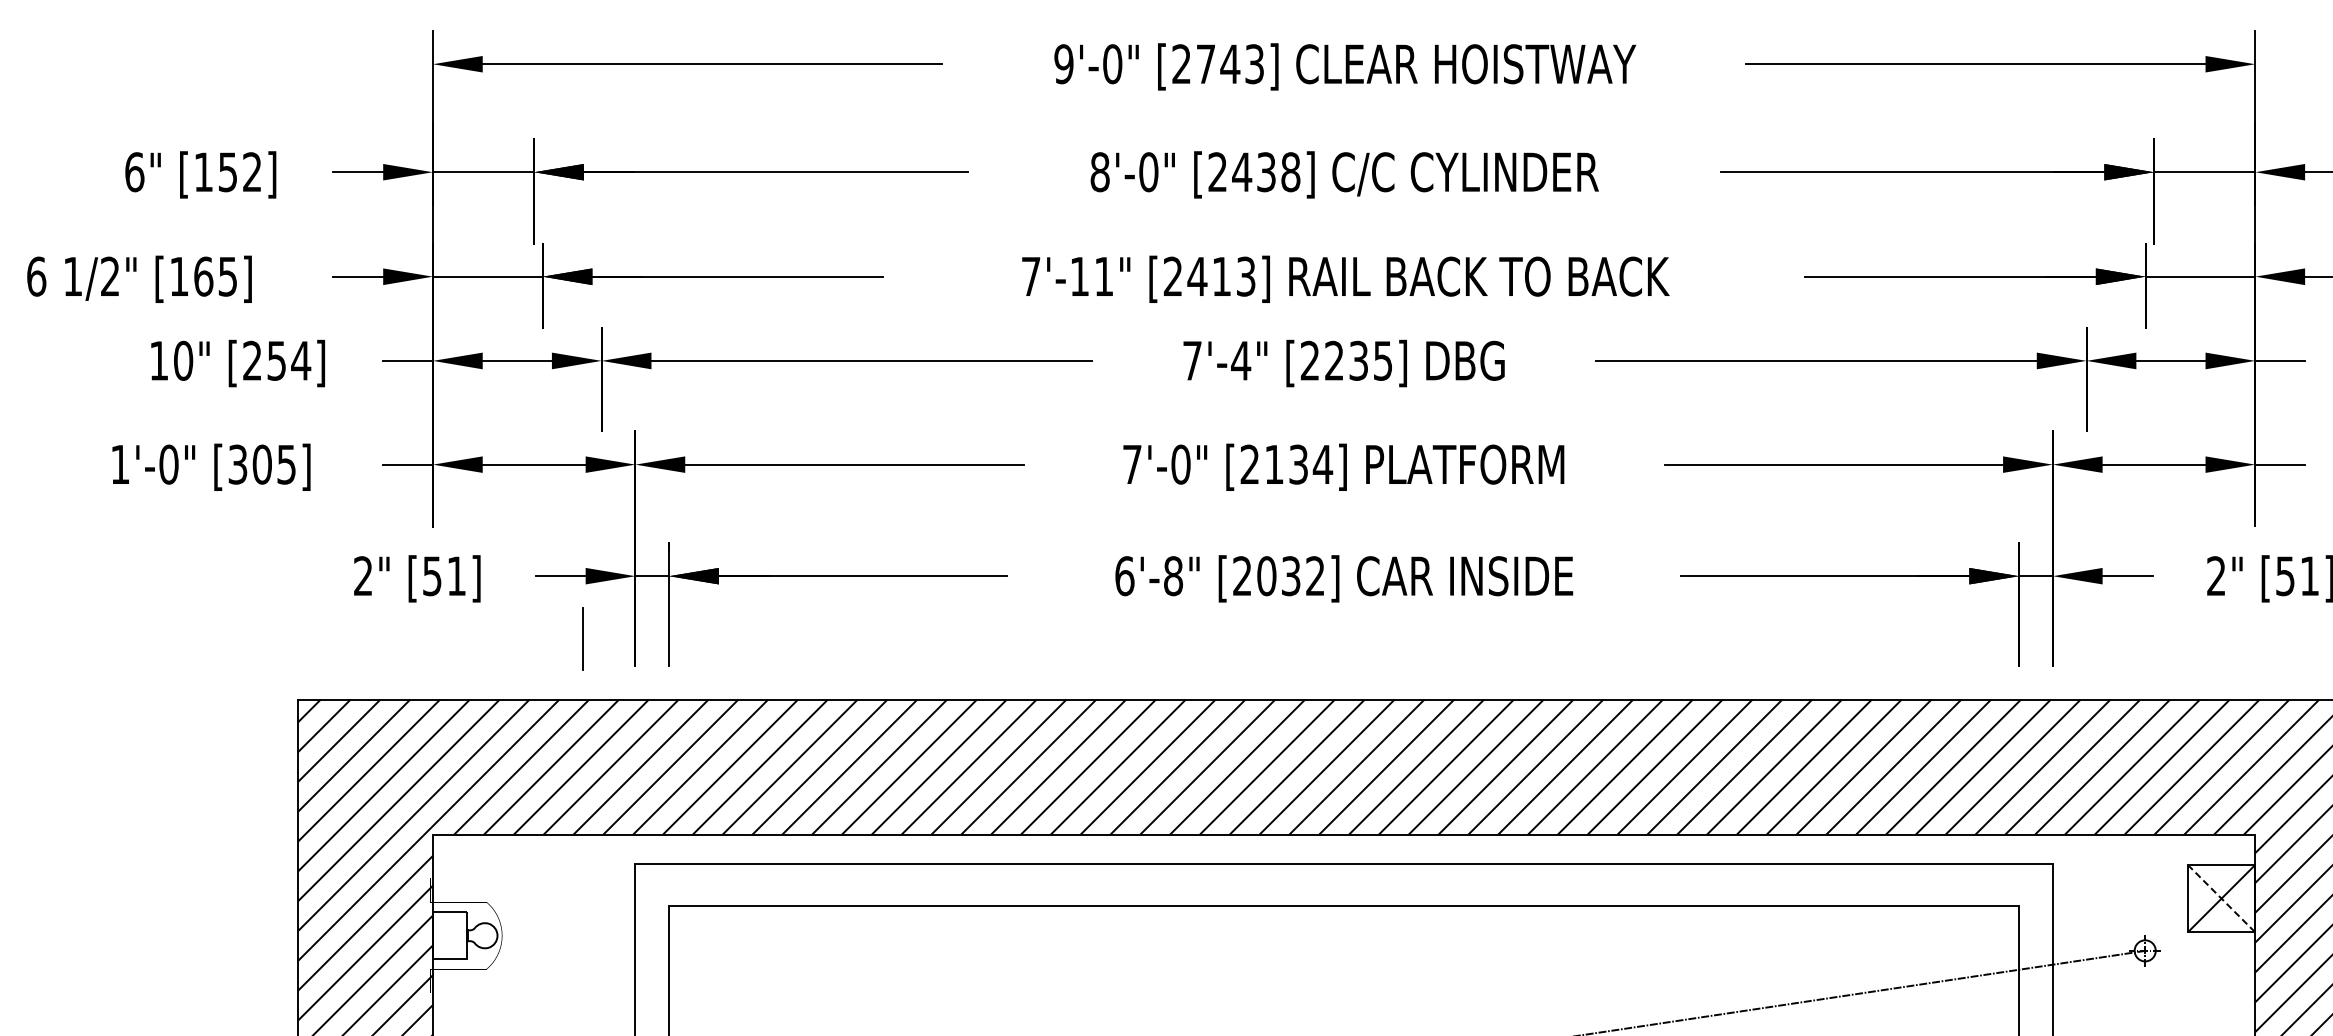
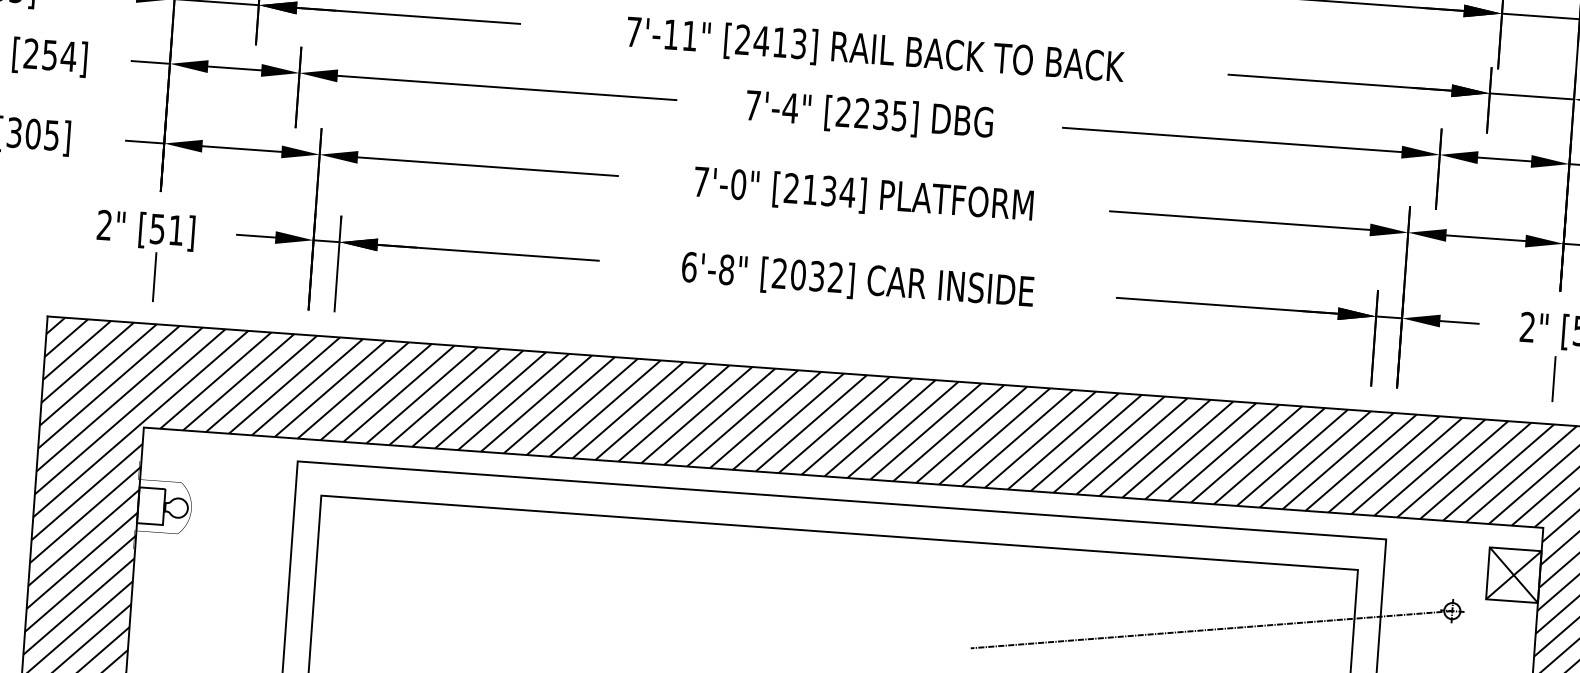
line: (582, 638) -> (154, 276), moved
line: (2255, 640) -> (1554, 378), added
line: (2221, 898) -> (1513, 575), dashed -> solid

